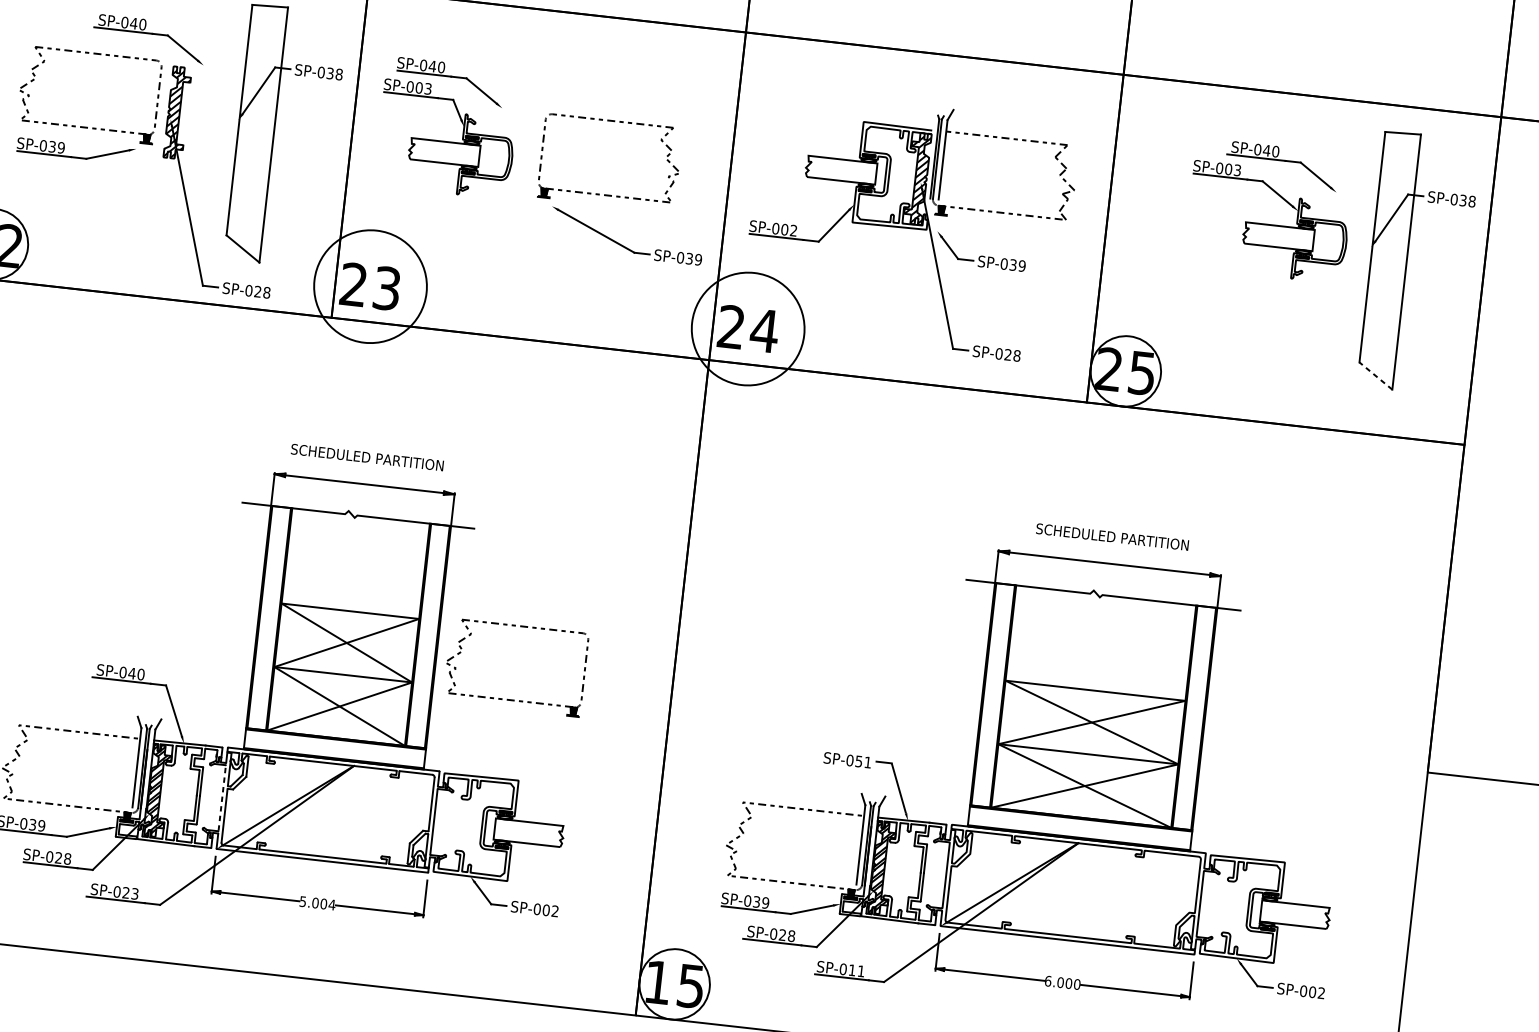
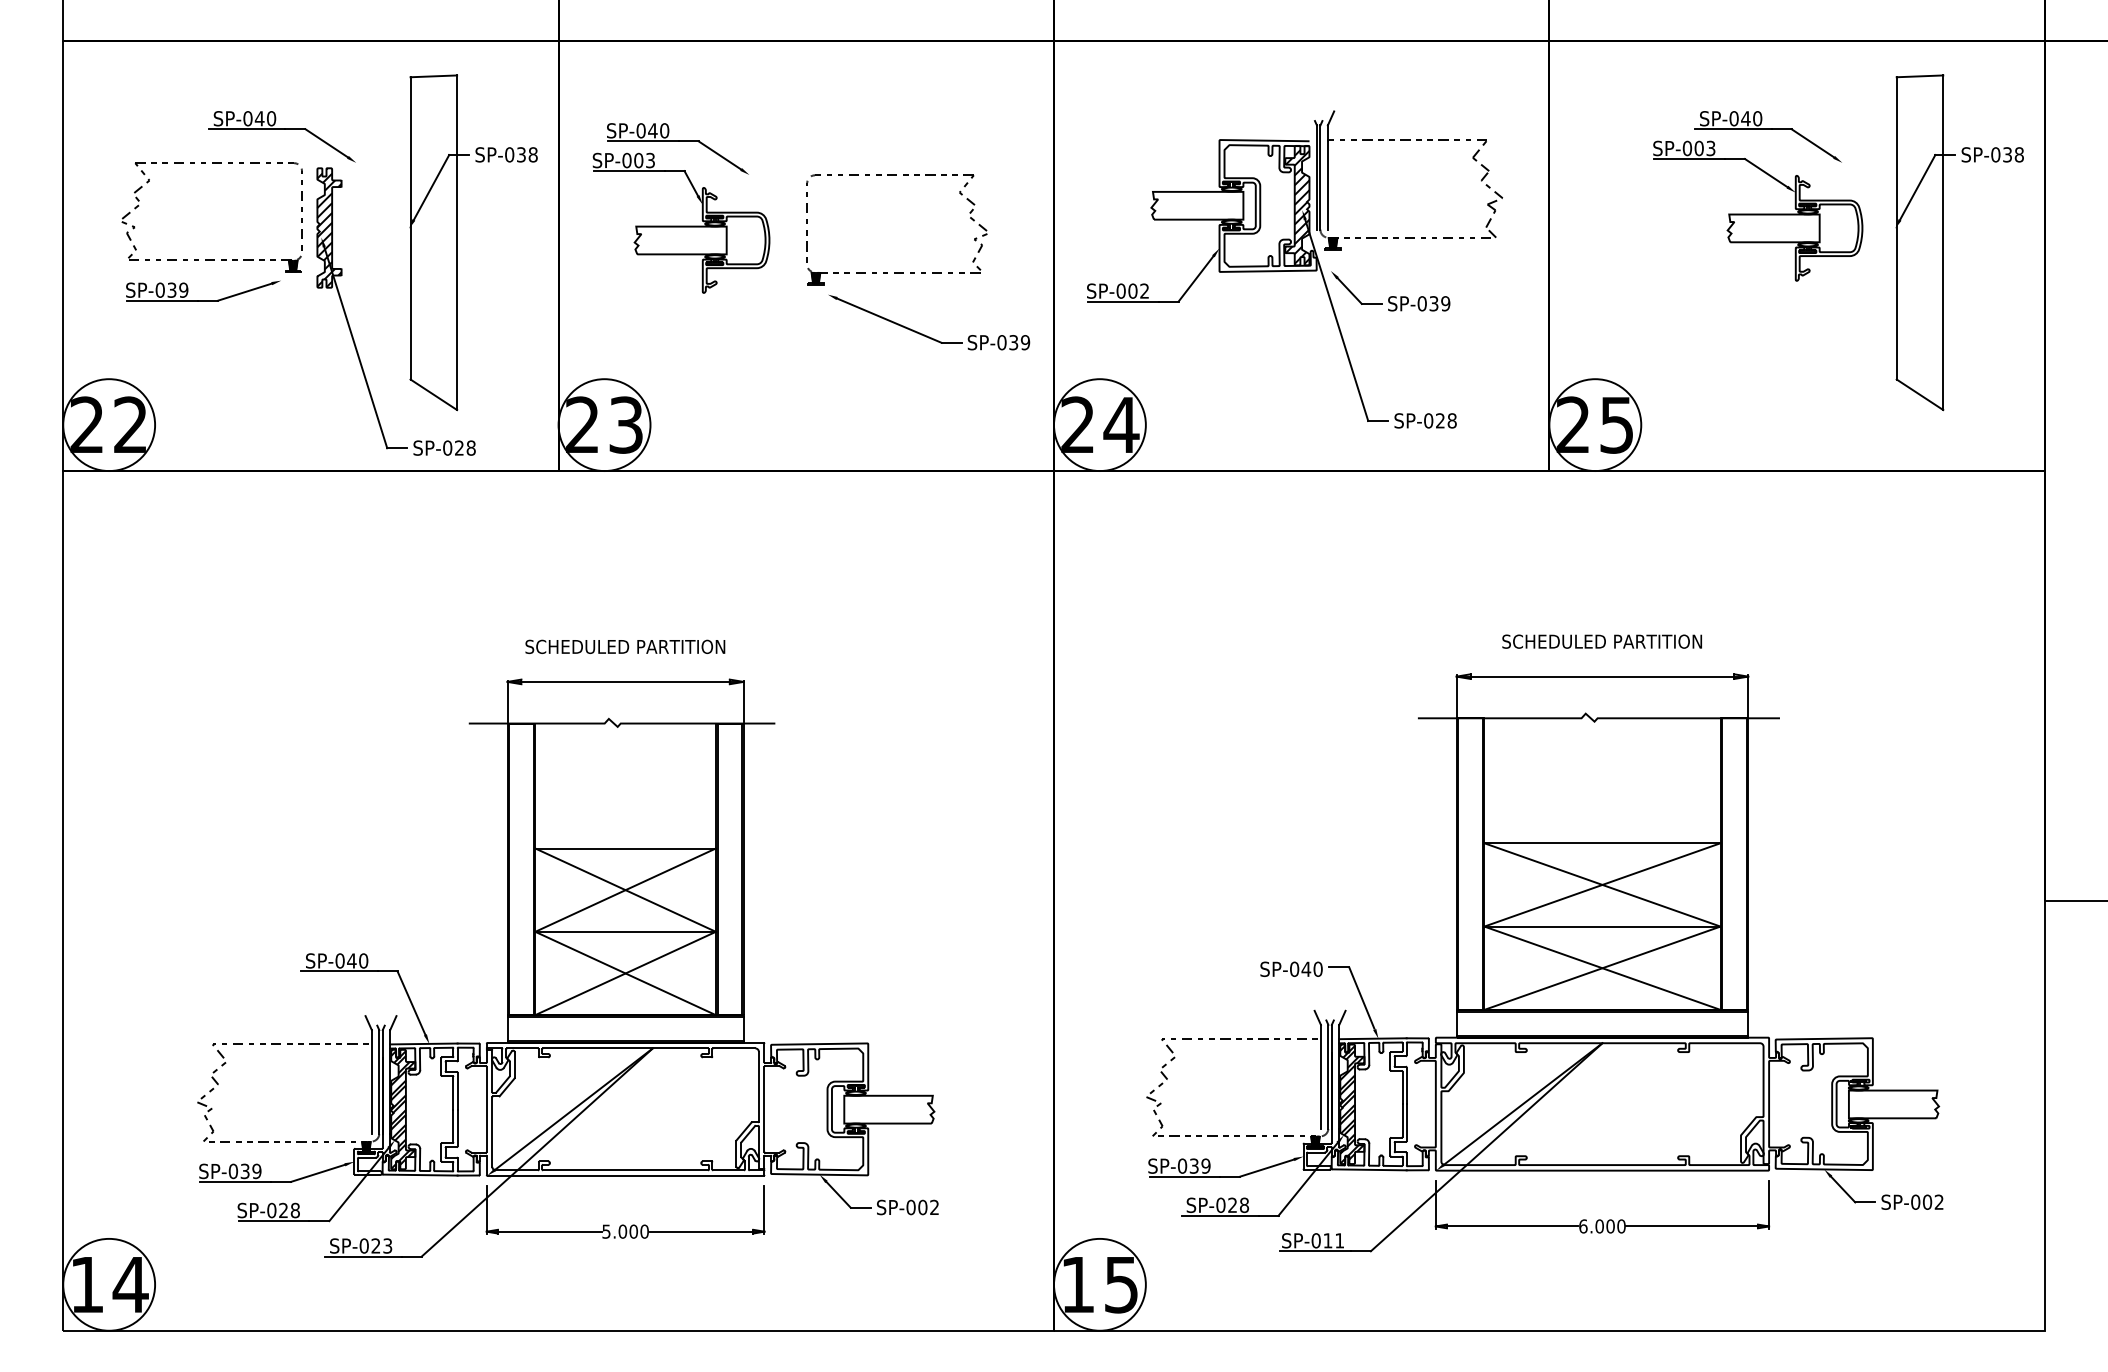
circle: (370, 286) -> (604, 425), size x0.62
circle: (747, 329) -> (1099, 425), size x0.62
line: (1375, 375) -> (1919, 394), dashed -> solid
part: (511, 699) -> (847, 939), removed
text: (862, 762) -> (1311, 969), SP-051 -> SP-040
line: (222, 797) -> (486, 1108), dashed -> solid
text: (332, 904) -> (644, 1231), 5.004 -> 5.000

